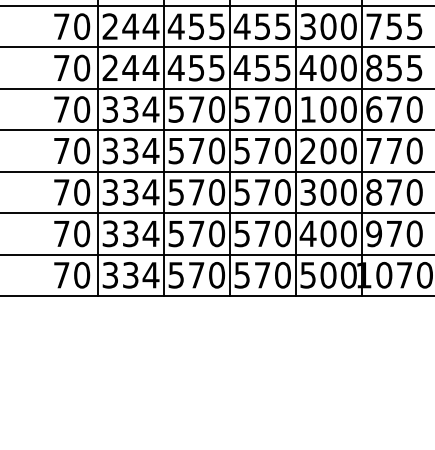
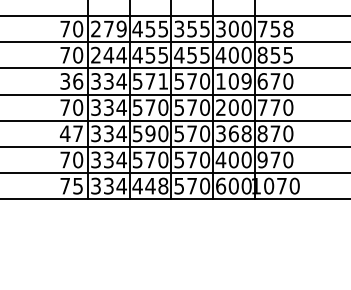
text: (139, 25) -> (114, 28), 244 -> 279
text: (242, 25) -> (179, 28), 455 -> 355
text: (415, 25) -> (288, 28), 755 -> 758
text: (71, 109) -> (71, 81), 70 -> 36
text: (217, 109) -> (163, 81), 570 -> 571
text: (348, 109) -> (246, 81), 100 -> 109
text: (71, 191) -> (71, 133), 70 -> 47
text: (196, 191) -> (150, 133), 570 -> 590
text: (337, 191) -> (239, 133), 300 -> 368
text: (82, 274) -> (78, 185), 70 -> 75
text: (308, 274) -> (221, 185), 500 -> 600
text: (196, 275) -> (150, 186), 570 -> 448

